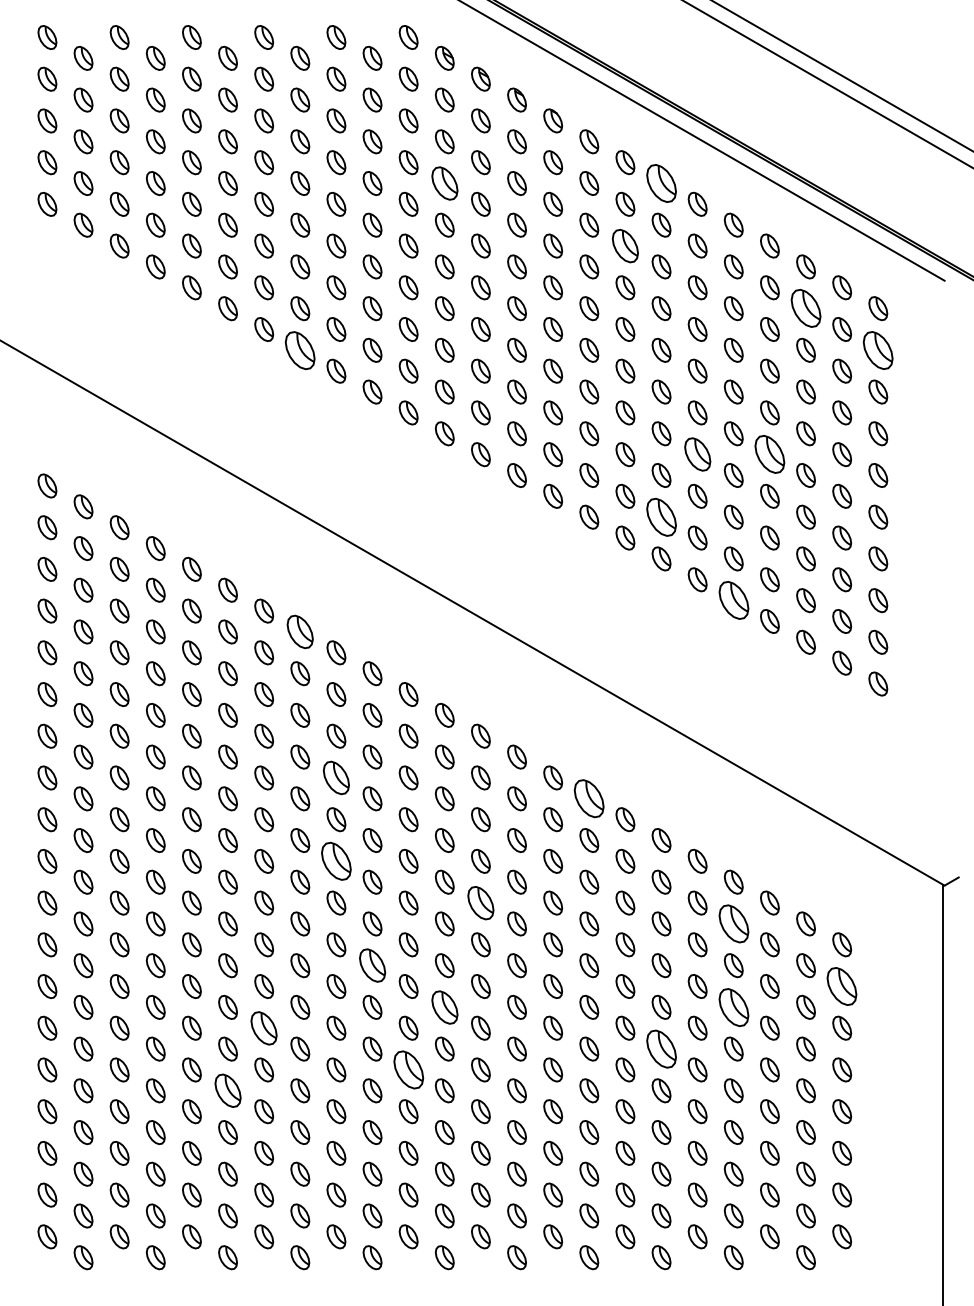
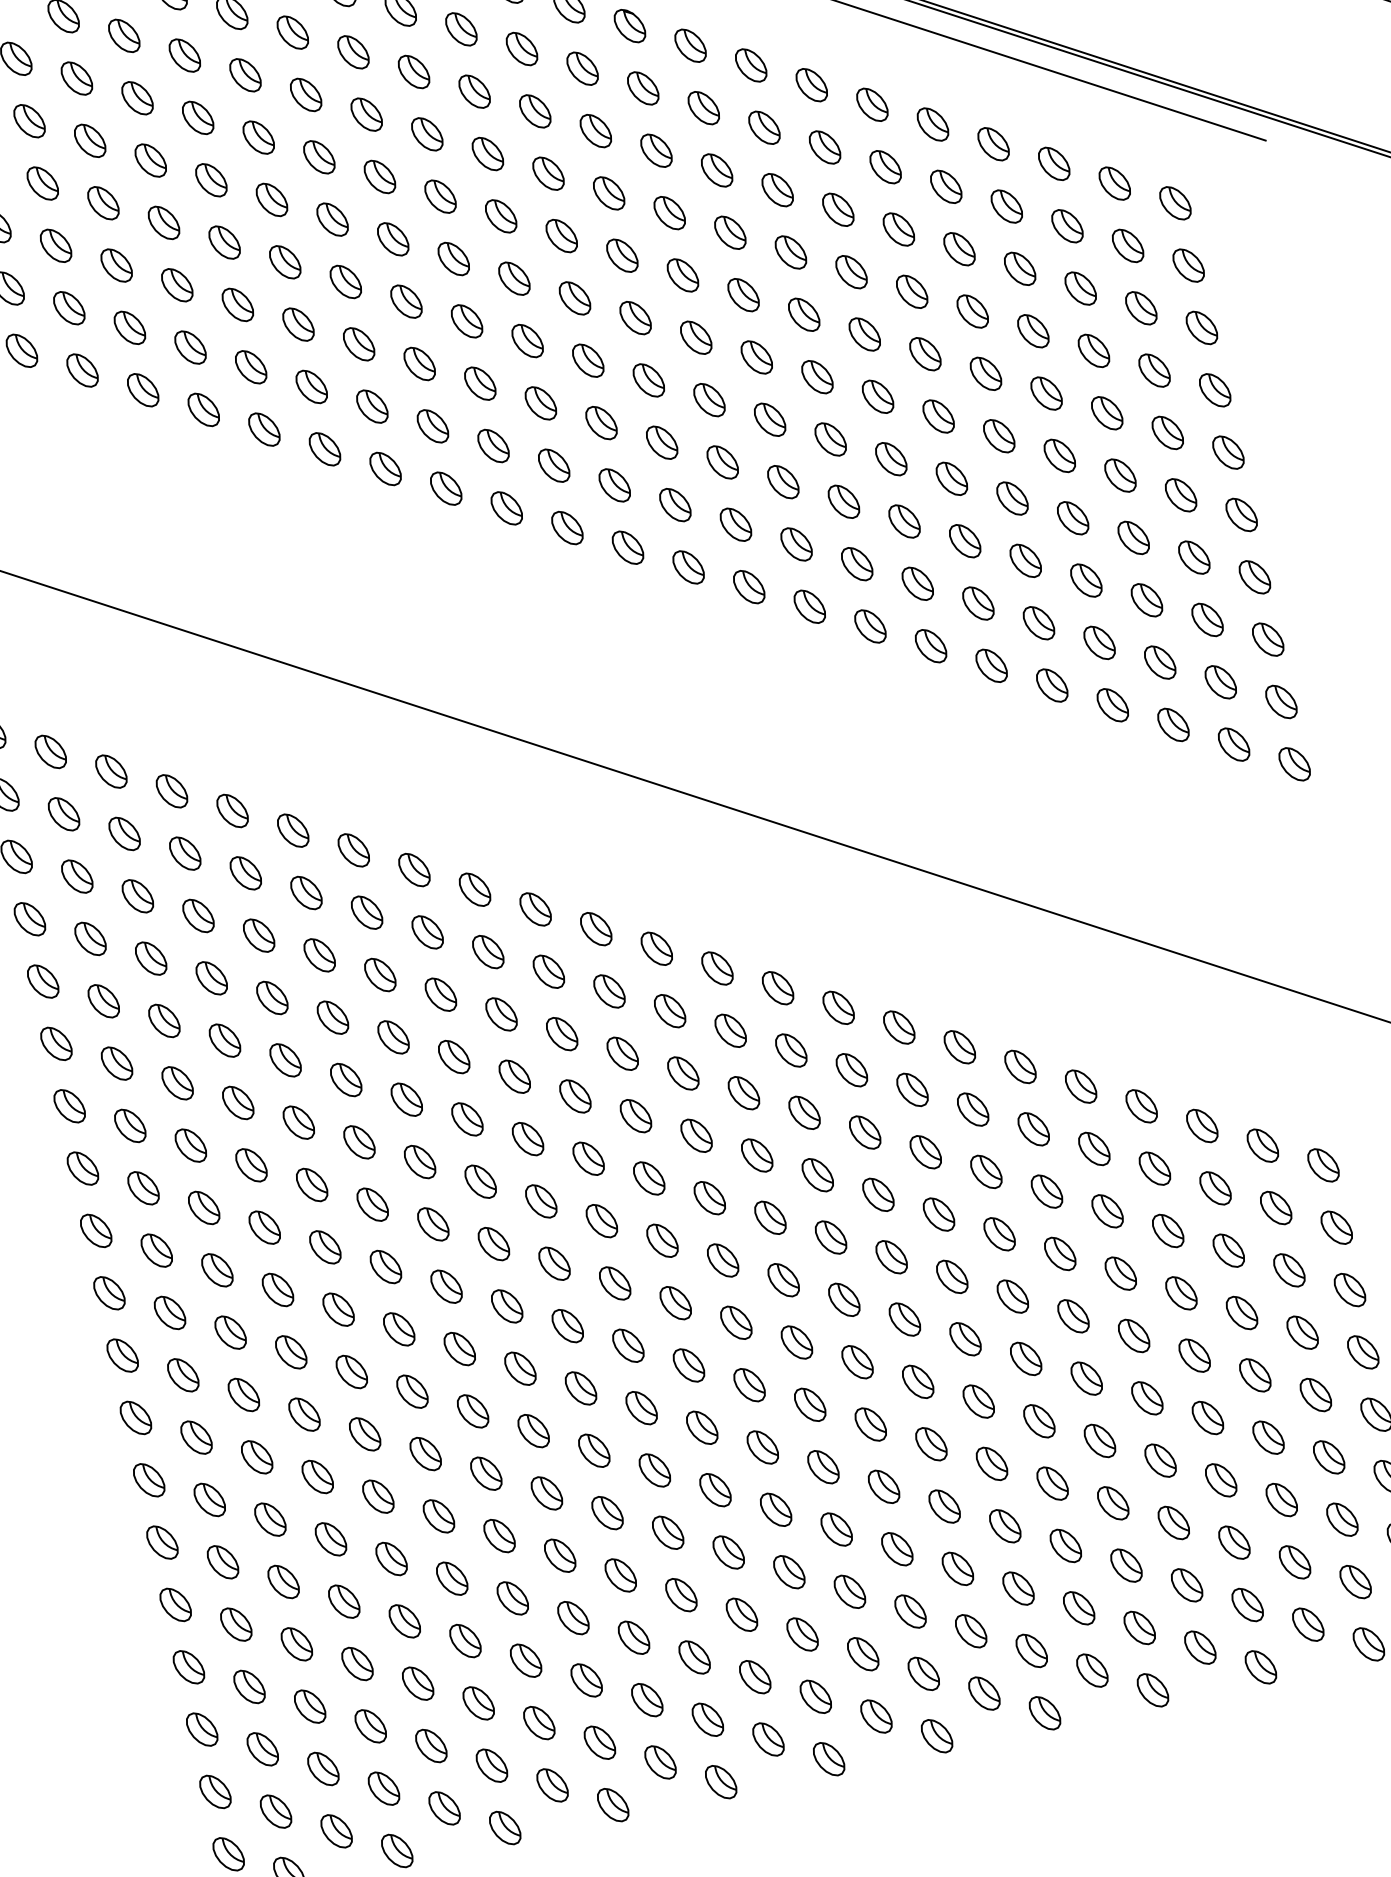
part: (444, 183) -> (487, 154), size x0.71
part: (661, 183) -> (811, 85), size x0.62
part: (625, 245) -> (777, 189), size x0.71
part: (805, 308) -> (1066, 226), size x0.62
part: (300, 349) -> (325, 447), size x0.62
part: (878, 349) -> (1188, 264), size x0.62
part: (697, 454) -> (951, 478), size x0.71
part: (769, 454) -> (1059, 455), size x0.62
part: (661, 516) -> (917, 582), size x0.62
part: (733, 600) -> (1051, 685), size x0.62
part: (300, 631) -> (414, 869), size x0.71
part: (336, 777) -> (514, 1076), size x0.71
part: (589, 798) -> (899, 1027), size x0.62
part: (336, 861) -> (541, 1201), size x0.62
part: (480, 902) -> (769, 1217), size x0.71
part: (733, 923) -> (1154, 1168), size x0.62
part: (372, 965) -> (628, 1345), size x0.71
part: (842, 986) -> (1337, 1227), size x0.62
part: (444, 1006) -> (748, 1383), size x0.71
part: (733, 1006) -> (1180, 1292), size x0.62
part: (264, 1027) -> (486, 1472), size x0.71
part: (661, 1048) -> (1086, 1377), size x0.62
part: (408, 1069) -> (715, 1489), size x0.62
part: (227, 1090) -> (451, 1578), size x0.71

